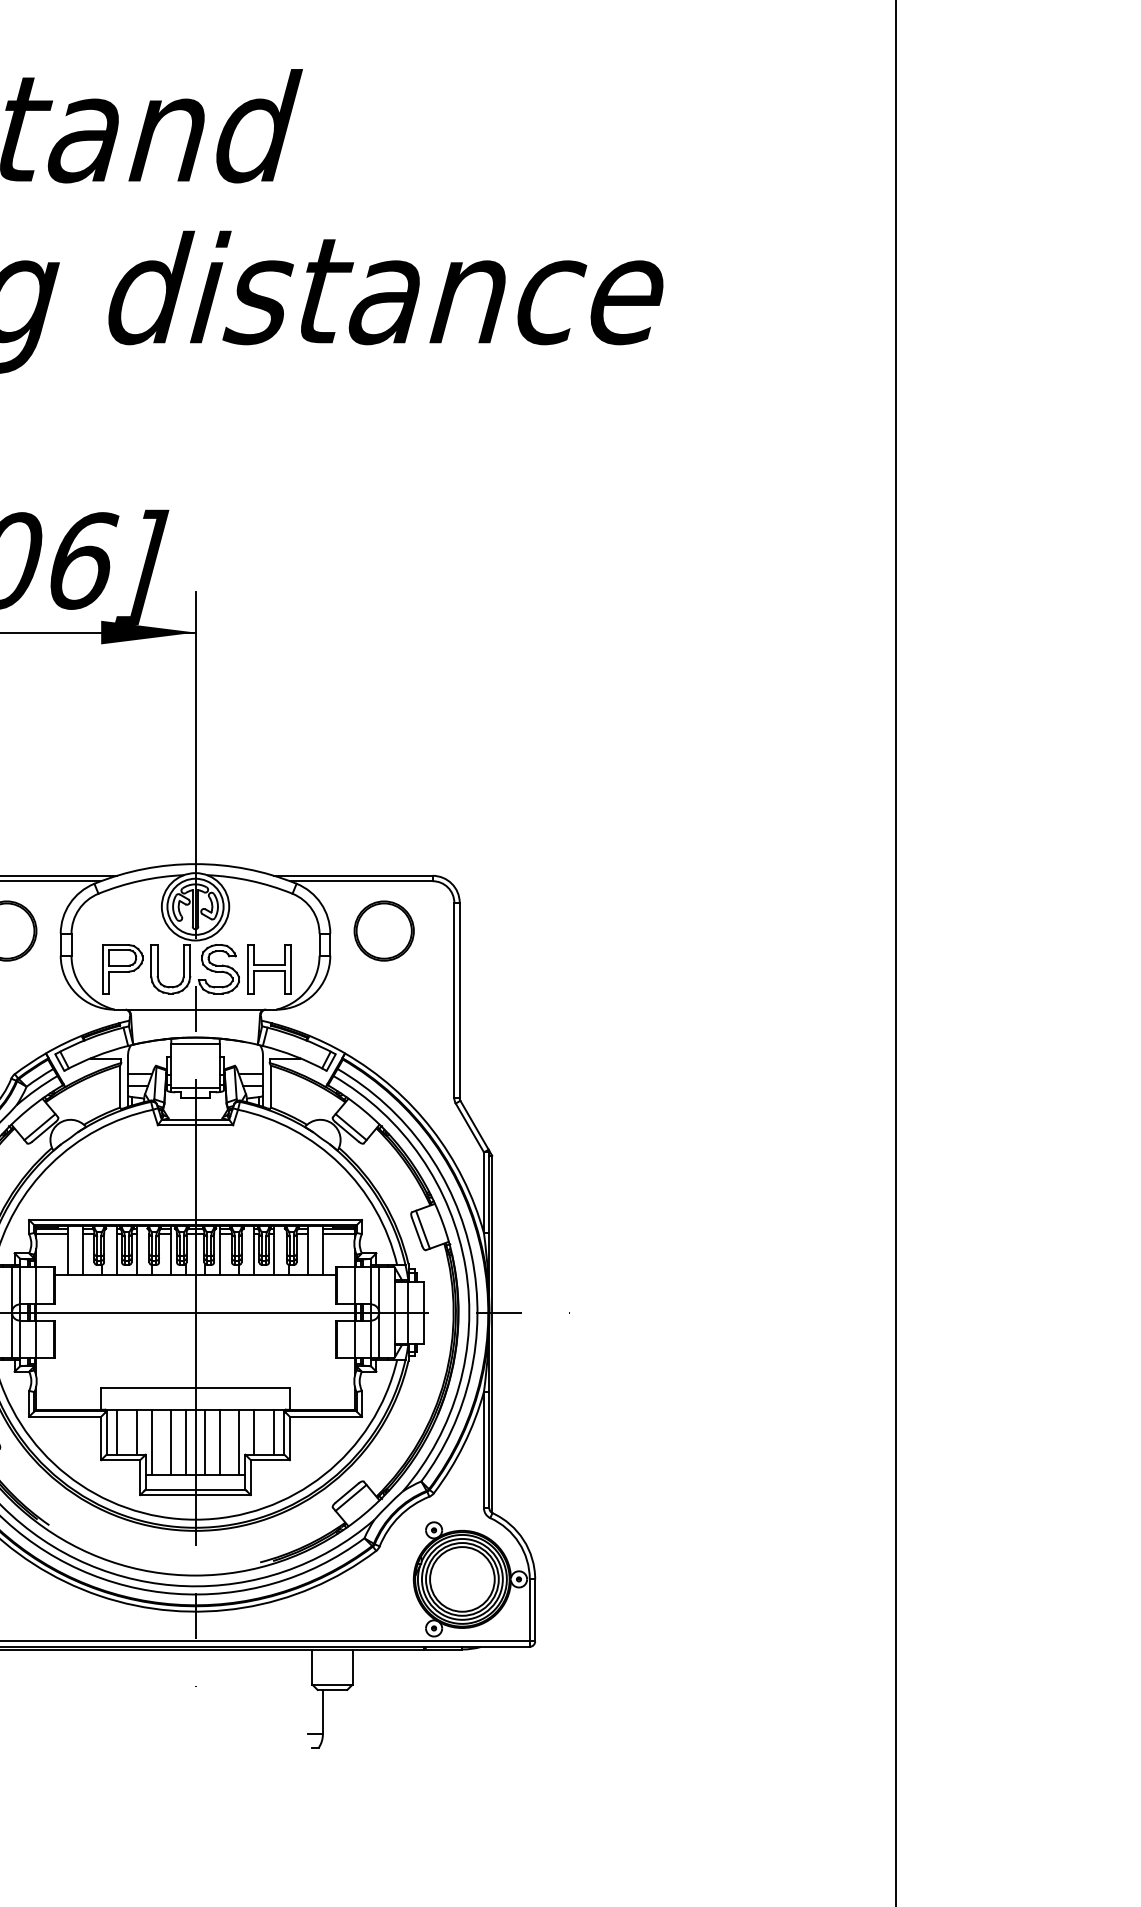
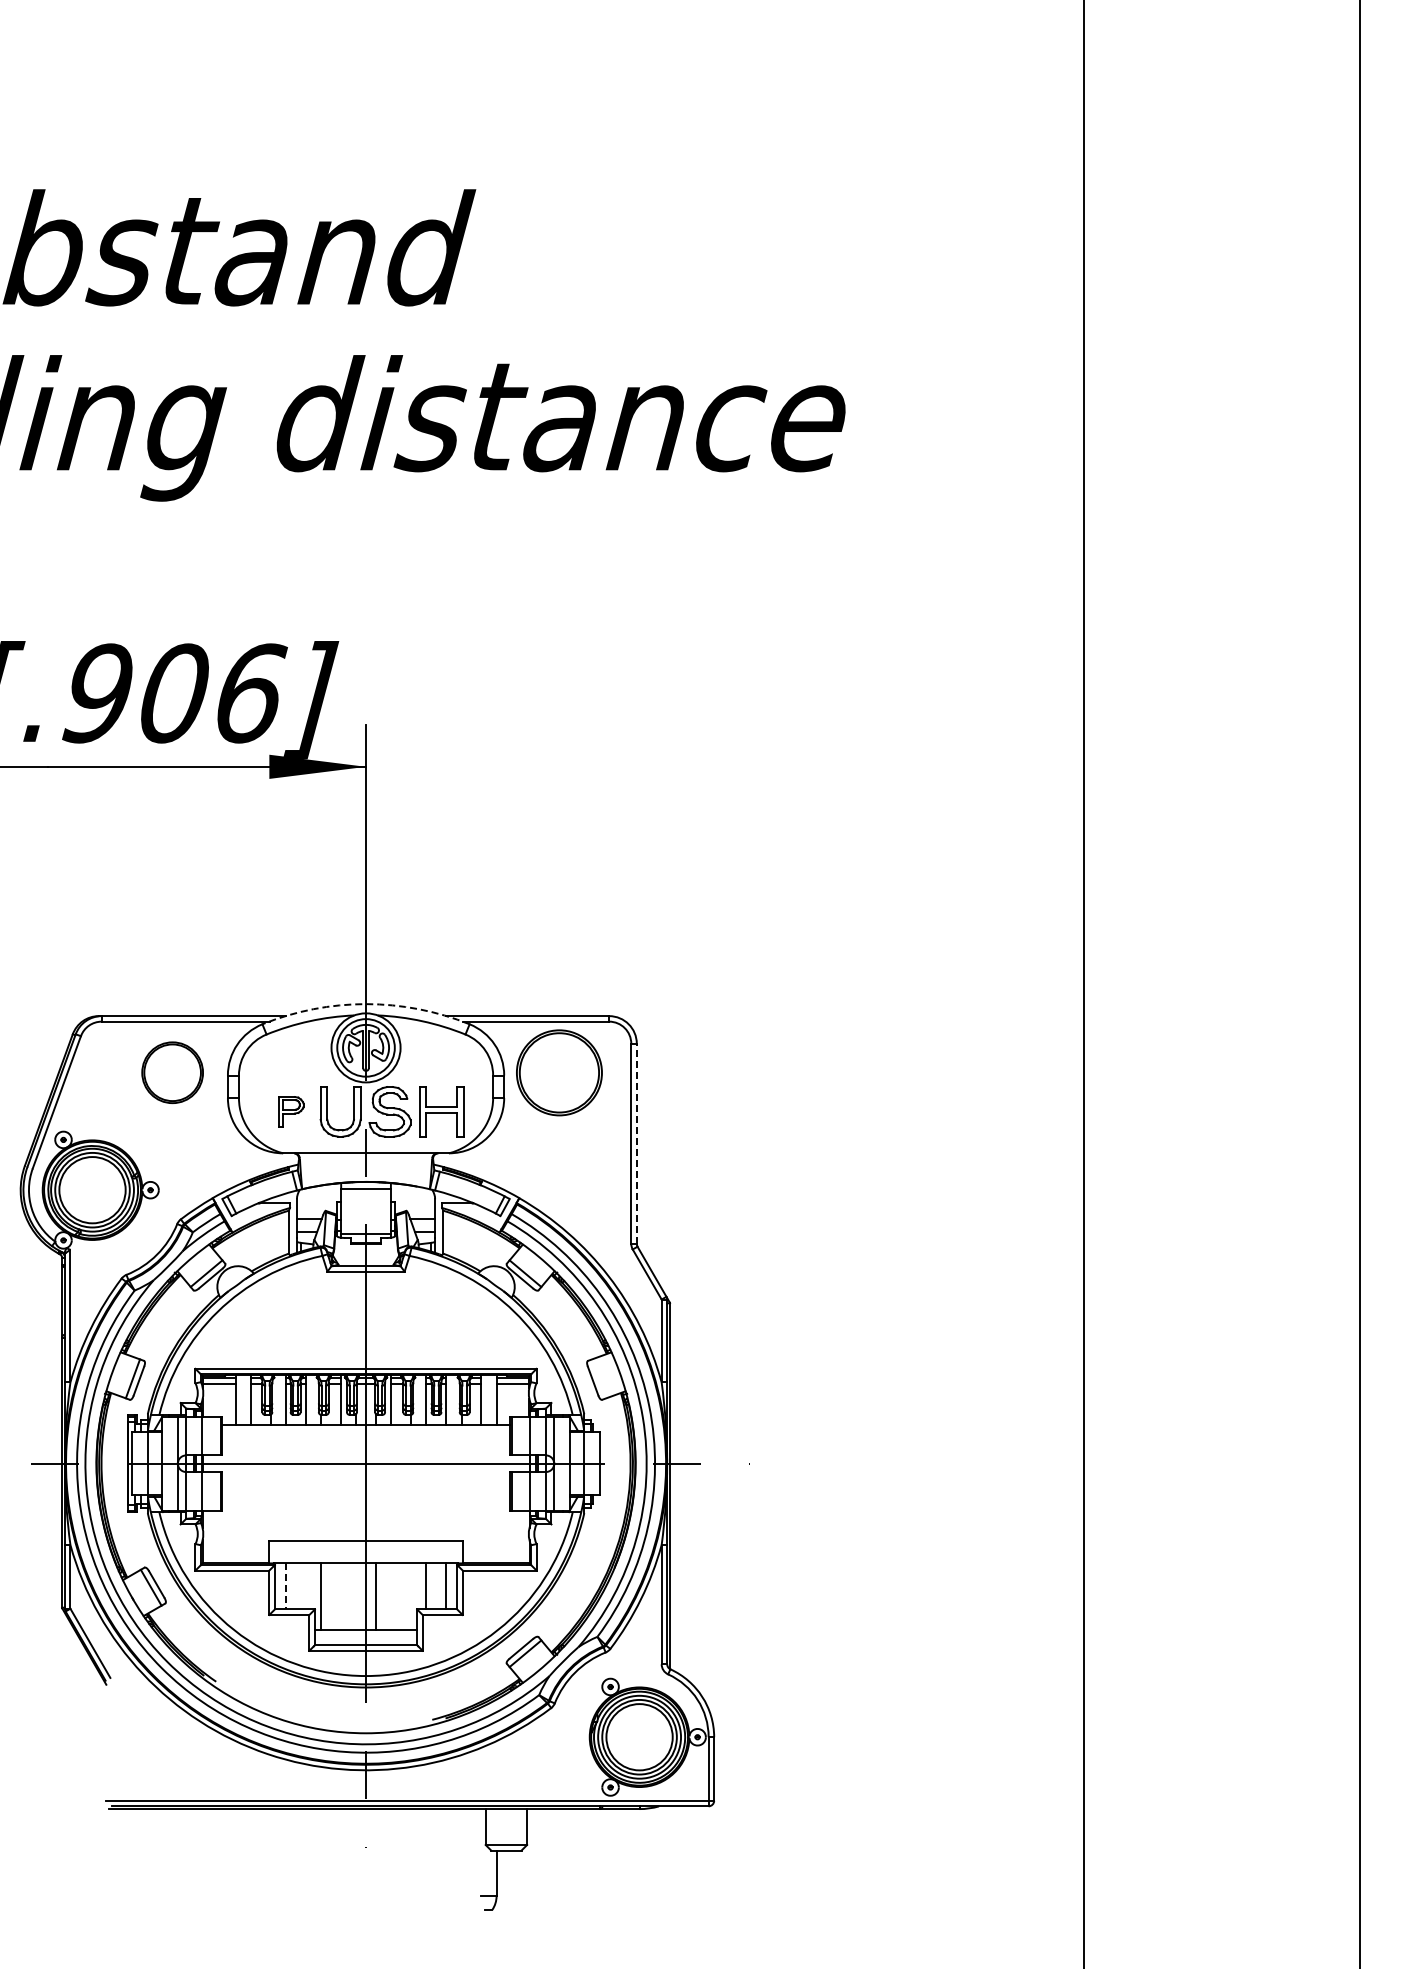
arc: (195, 864) -> (366, 1004), solid -> dashed
part: (384, 930) -> (559, 1072), size x1.4
part: (122, 968) -> (291, 1111), size x0.6
line: (459, 1000) -> (636, 1143), solid -> dashed
line: (423, 1229) -> (599, 1378), removed
line: (117, 1432) -> (286, 1586), solid -> dashed
line: (136, 1432) -> (305, 1586), removed
line: (170, 1442) -> (340, 1596), removed
line: (186, 1442) -> (356, 1596), removed
line: (220, 1442) -> (391, 1596), removed
line: (238, 1442) -> (410, 1596), removed

